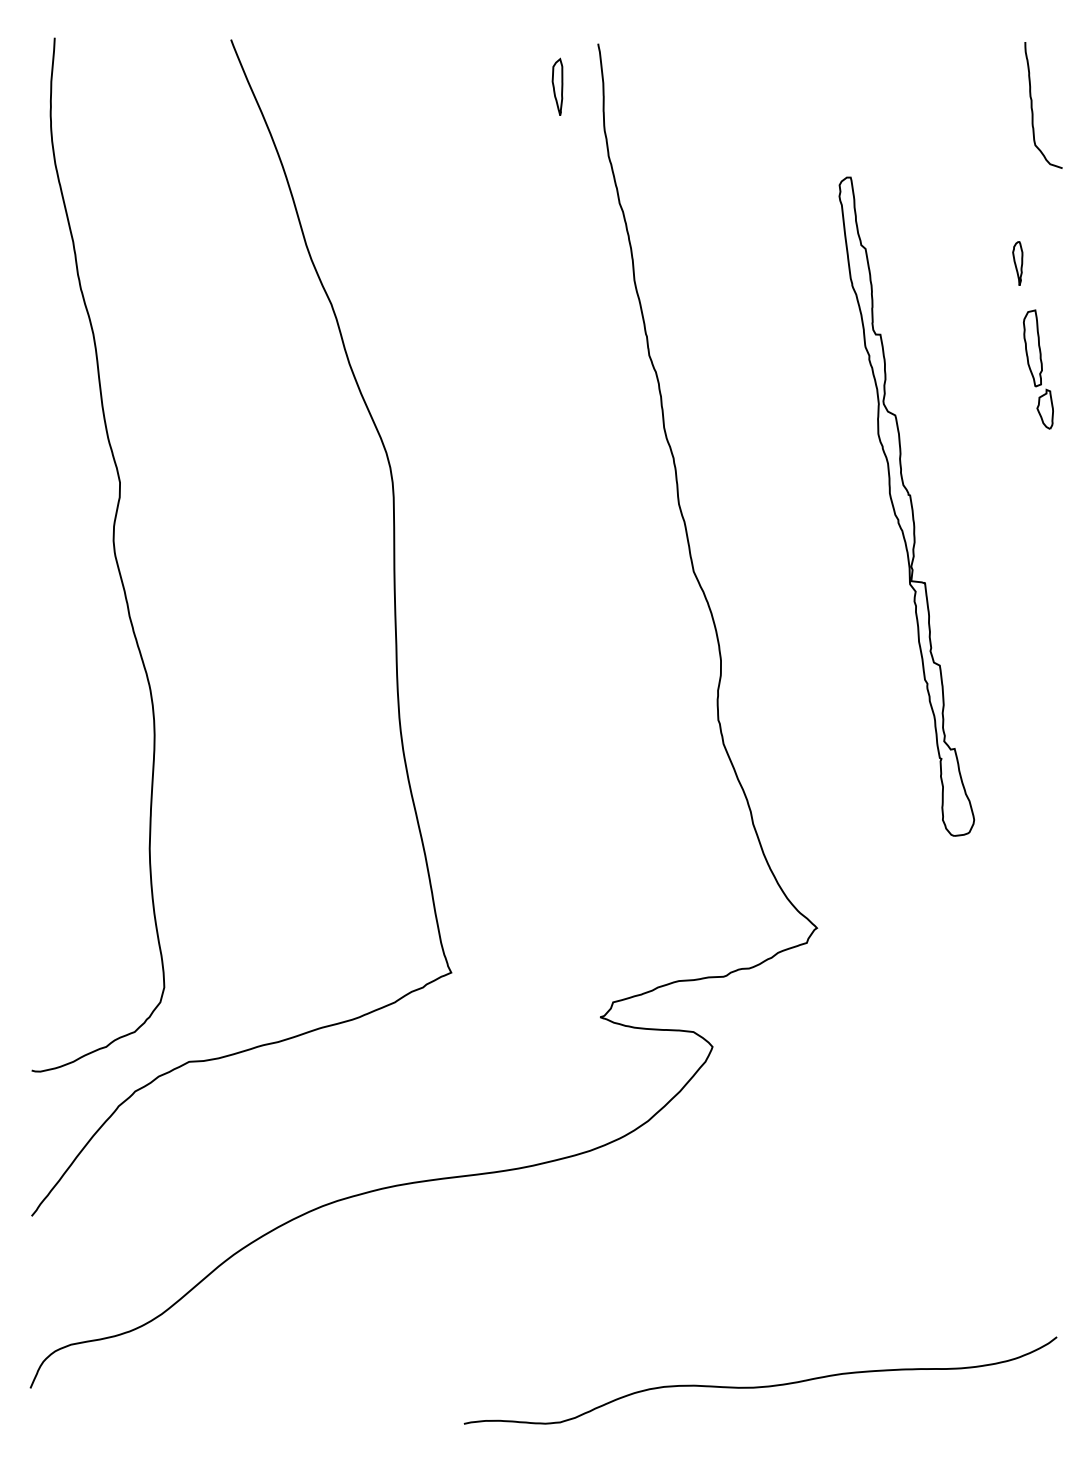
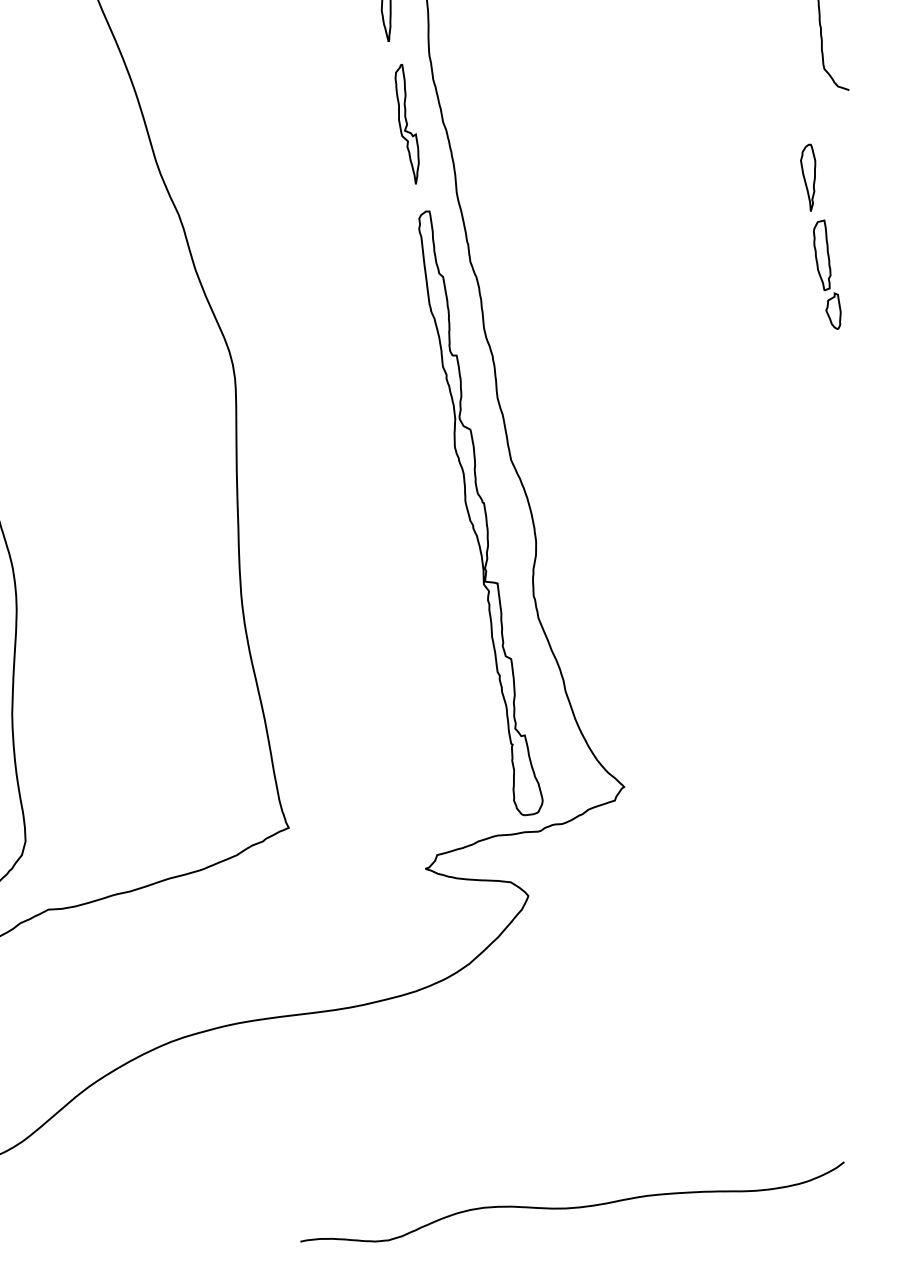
part: (579, 204) -> (406, 123), added
part: (1017, 263) -> (808, 177), size x1.67
part: (906, 506) -> (480, 513), moved

